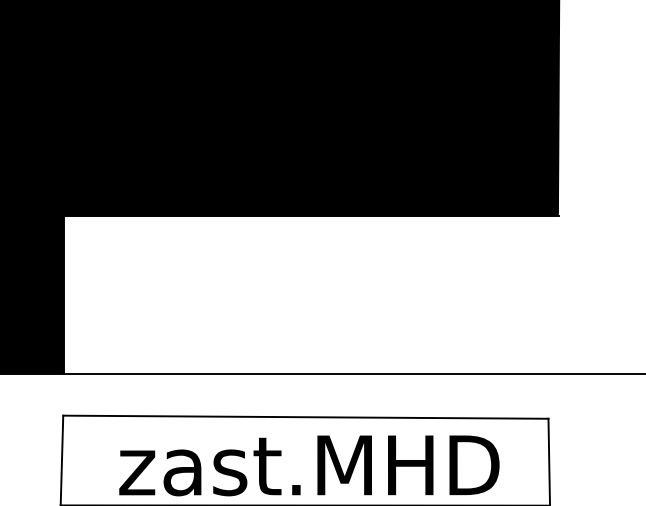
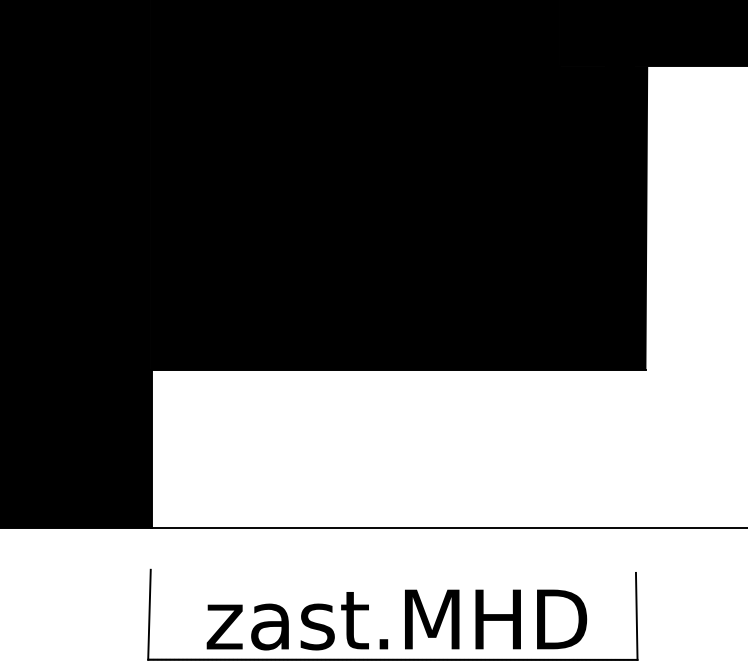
line: (305, 416) -> (392, 570), removed

